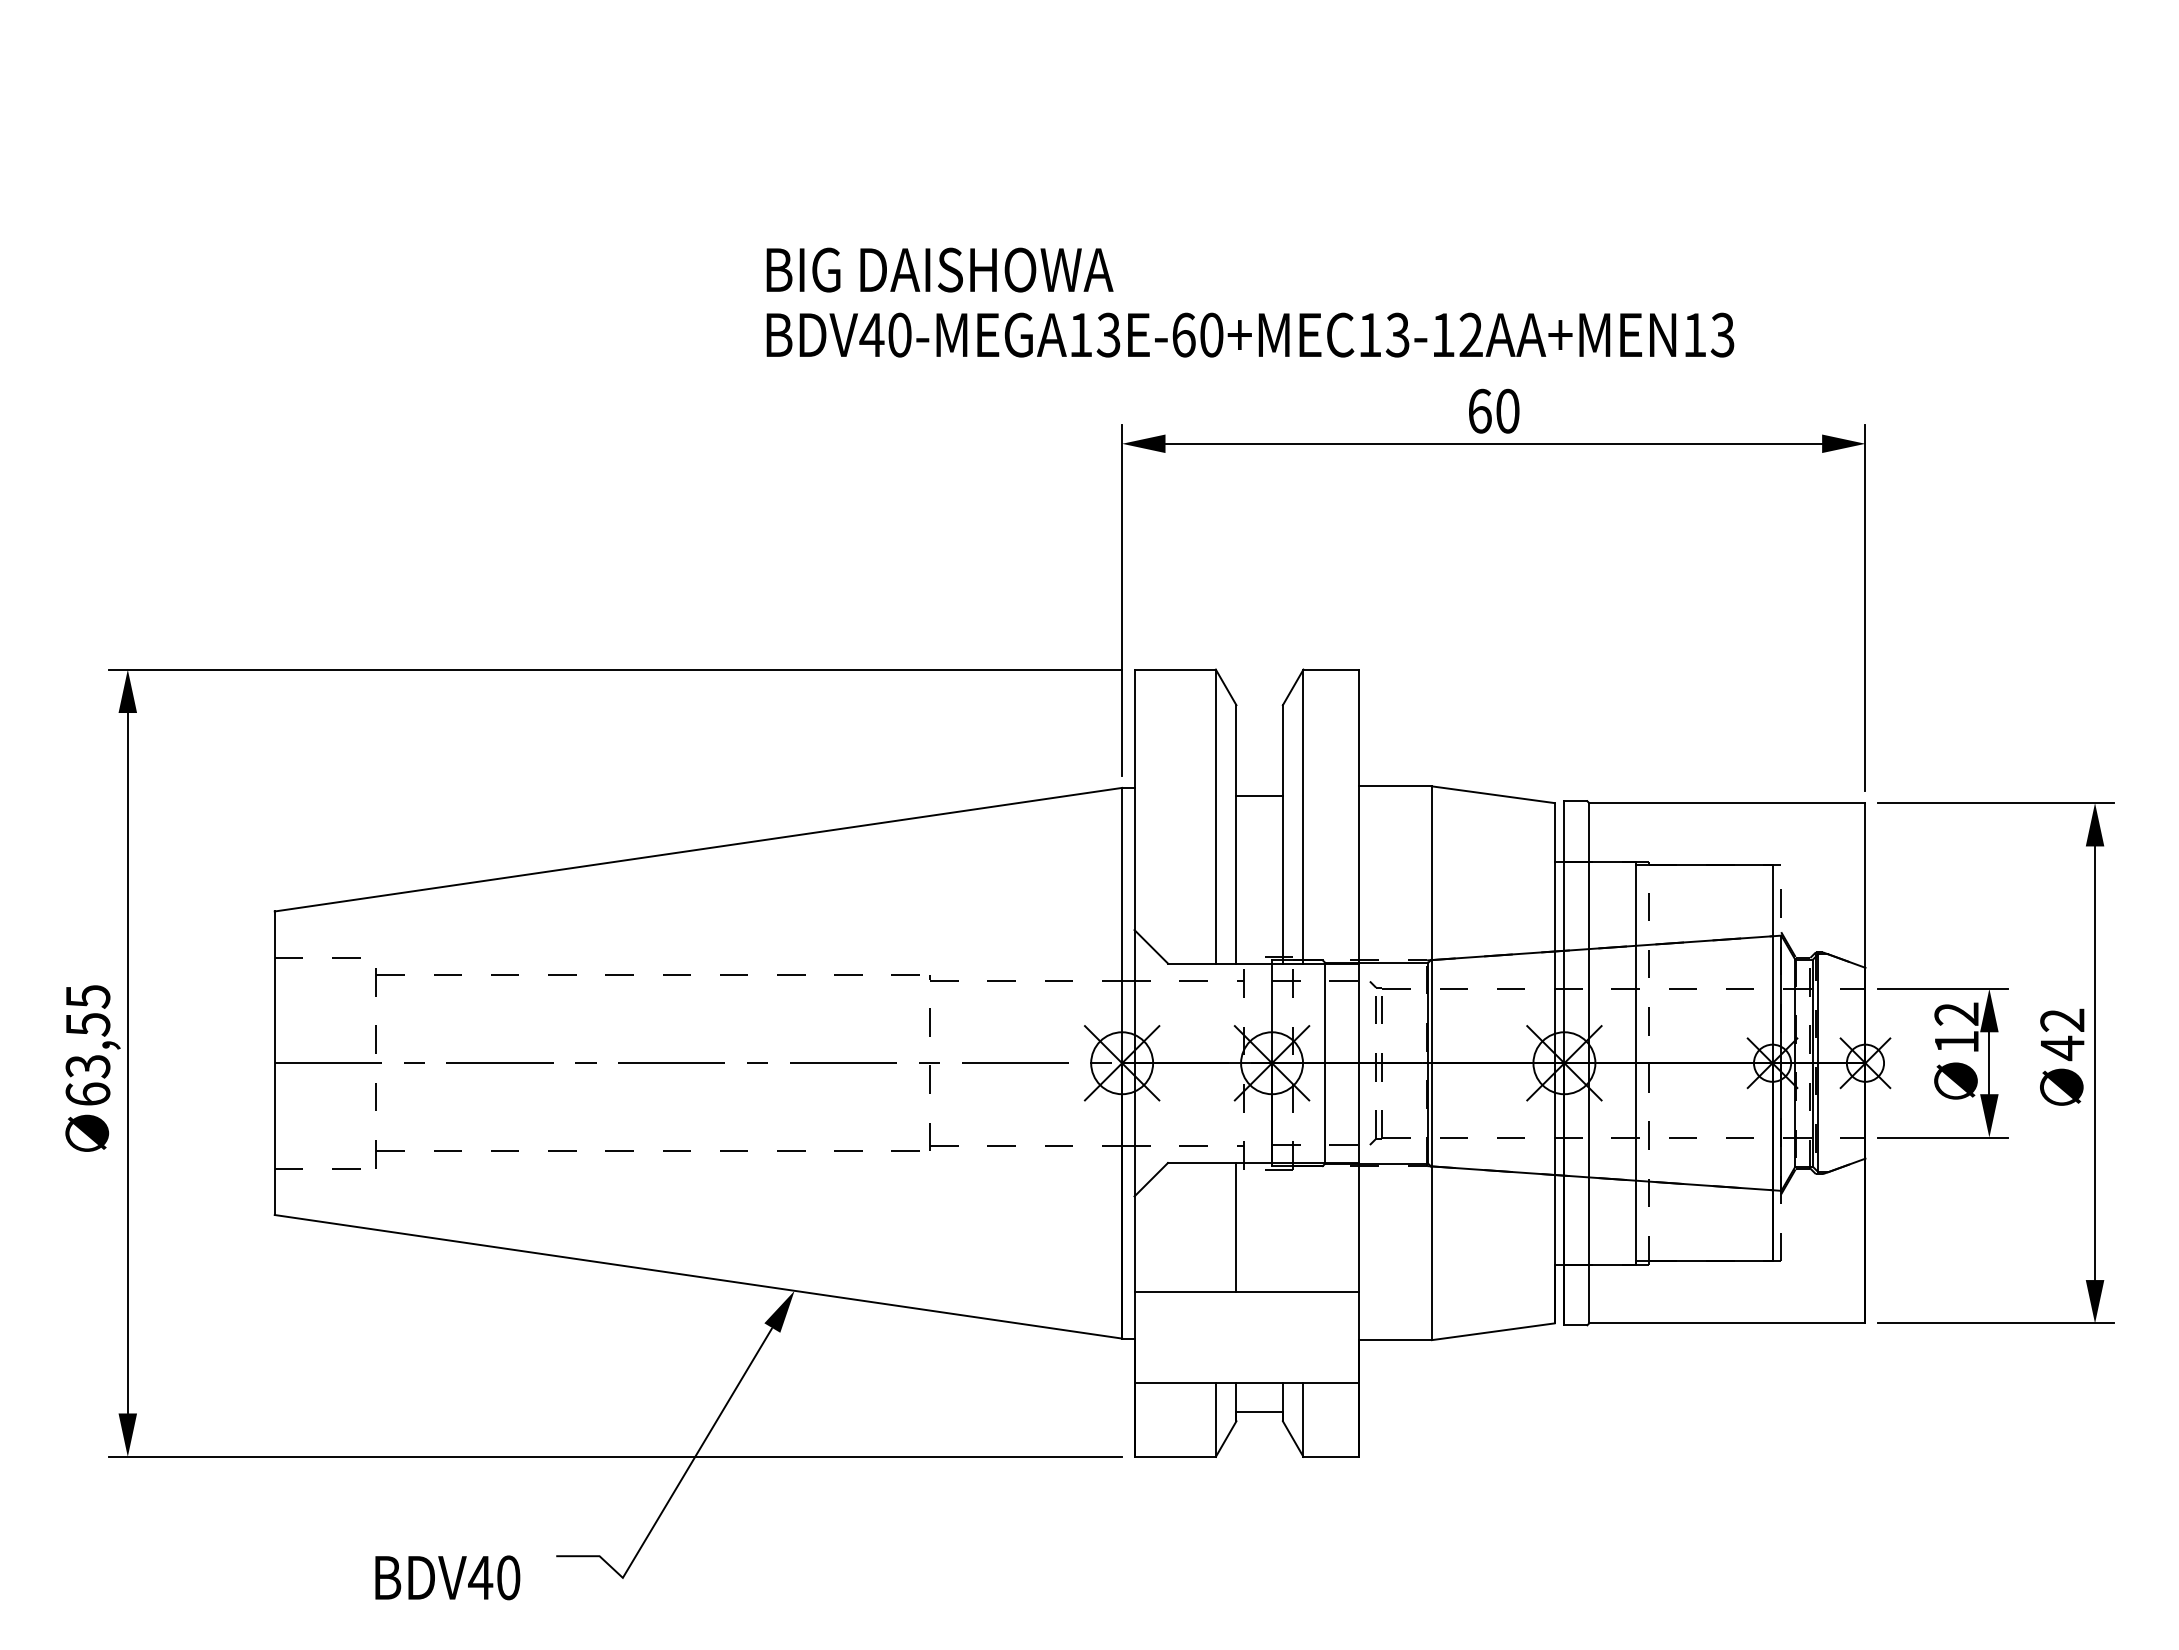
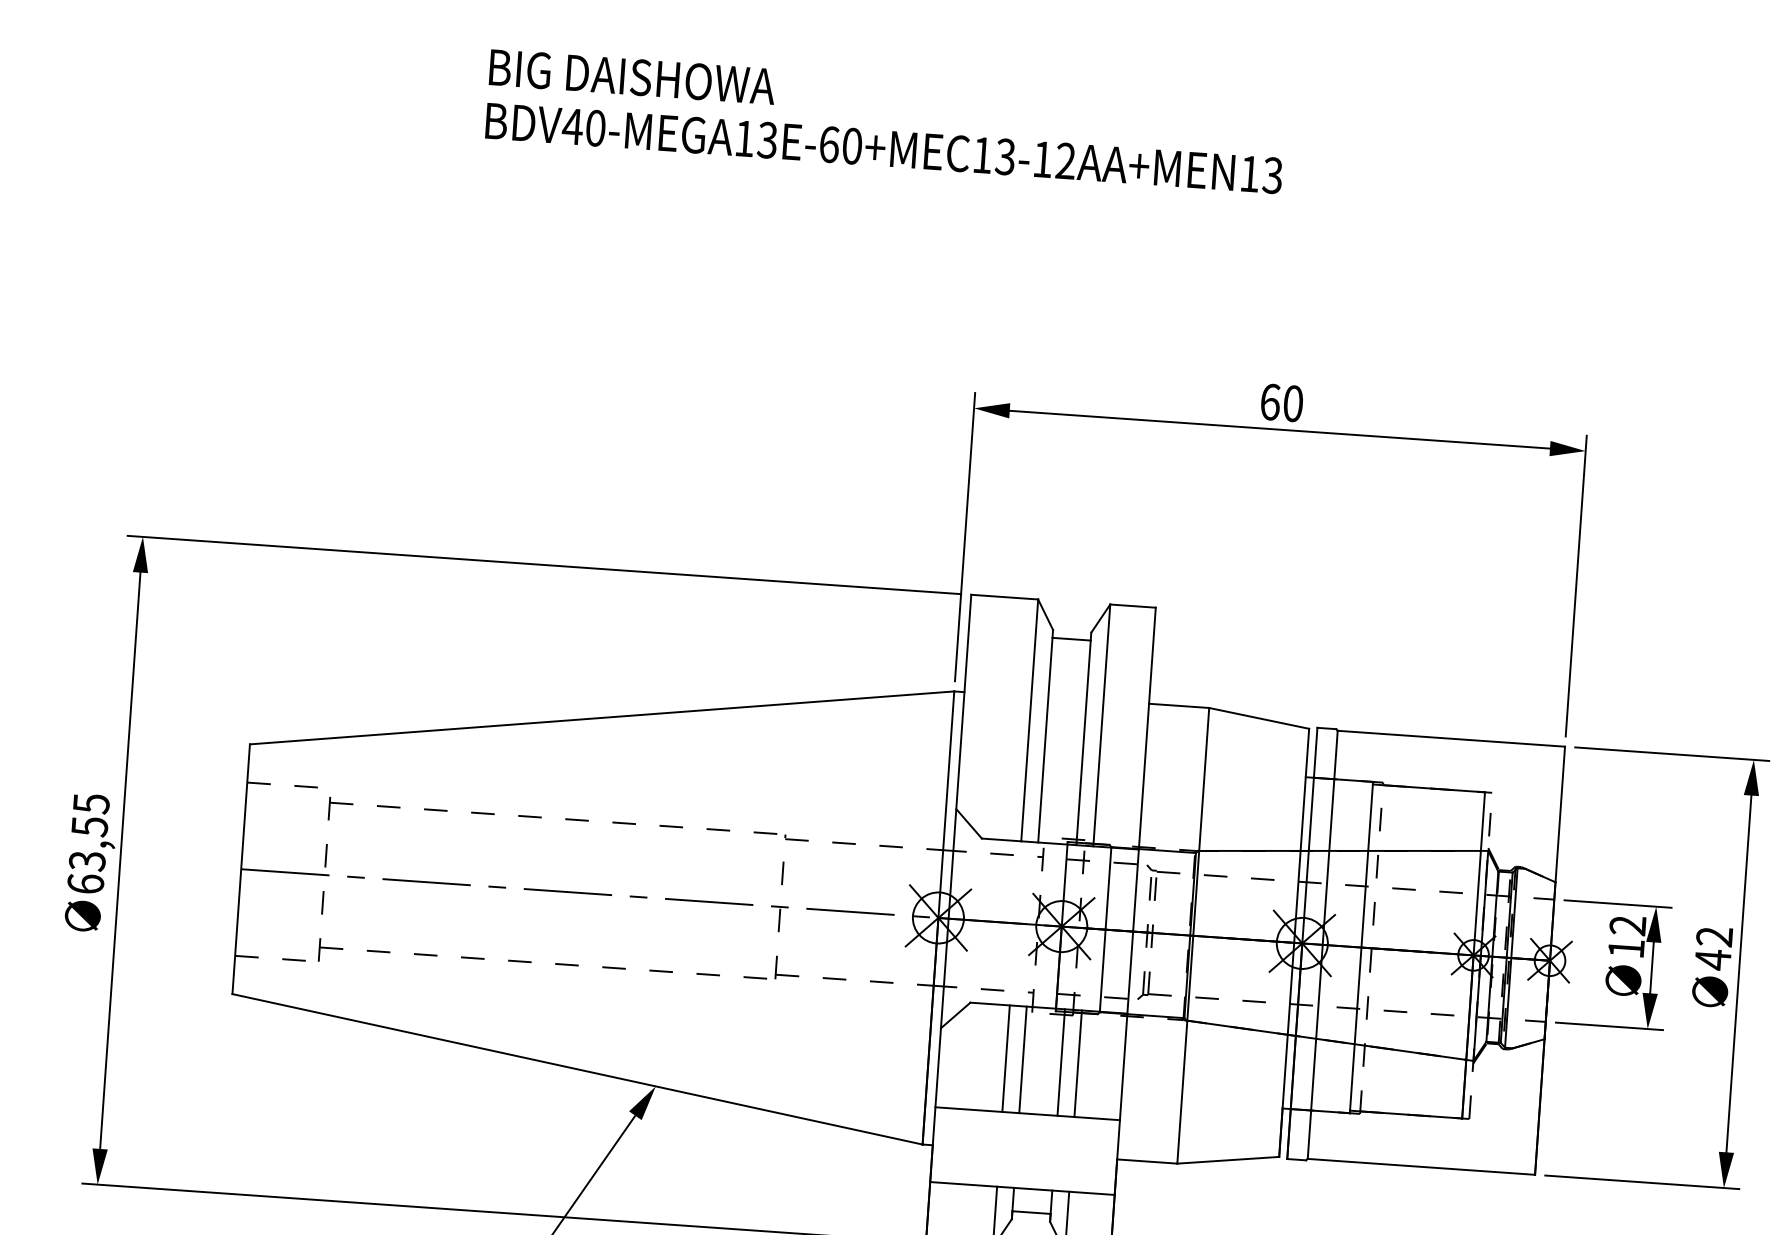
text: (1250, 302) -> (886, 121), moved
line: (1259, 795) -> (1071, 638), moved
line: (1215, 1227) -> (1005, 1058), added
line: (1282, 1227) -> (1060, 1062), added
line: (1303, 1227) -> (1078, 1063), added

